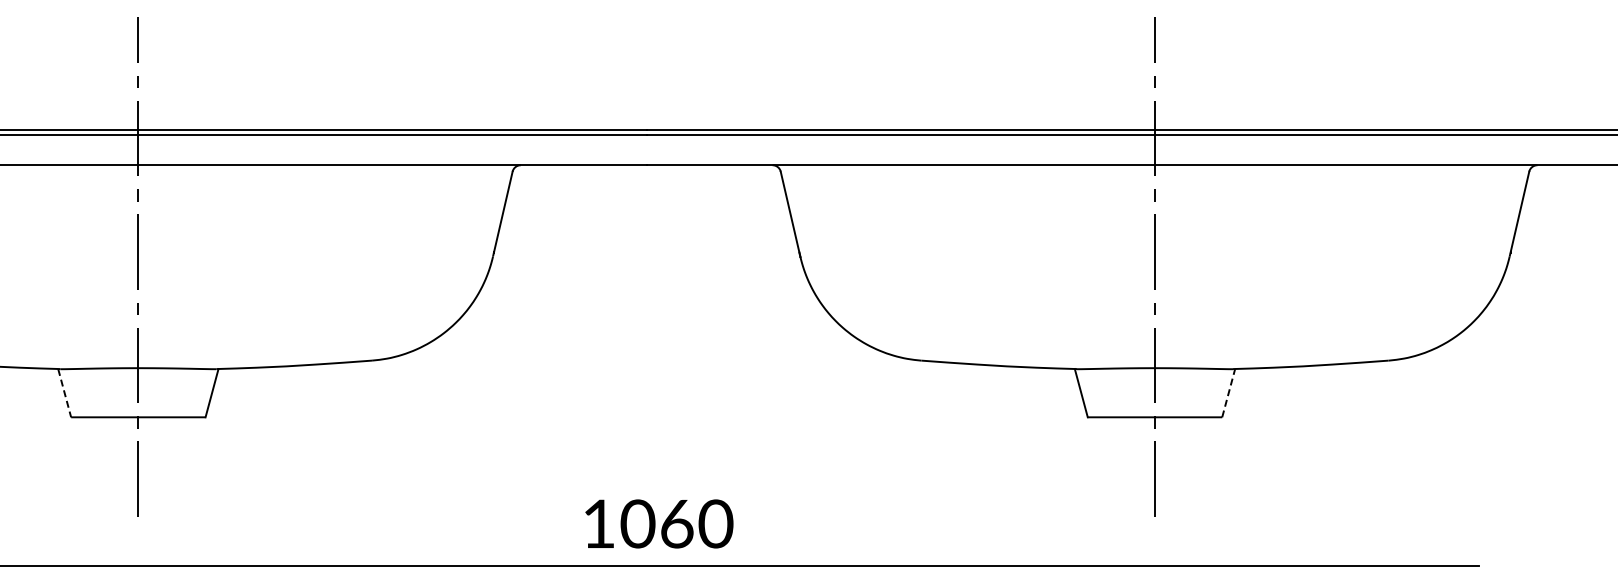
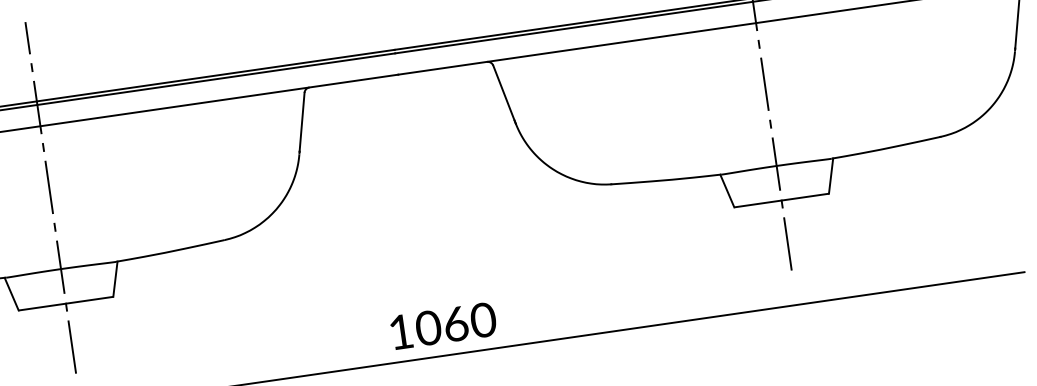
line: (64, 393) -> (11, 294), dashed -> solid
line: (1228, 393) -> (830, 176), dashed -> solid

